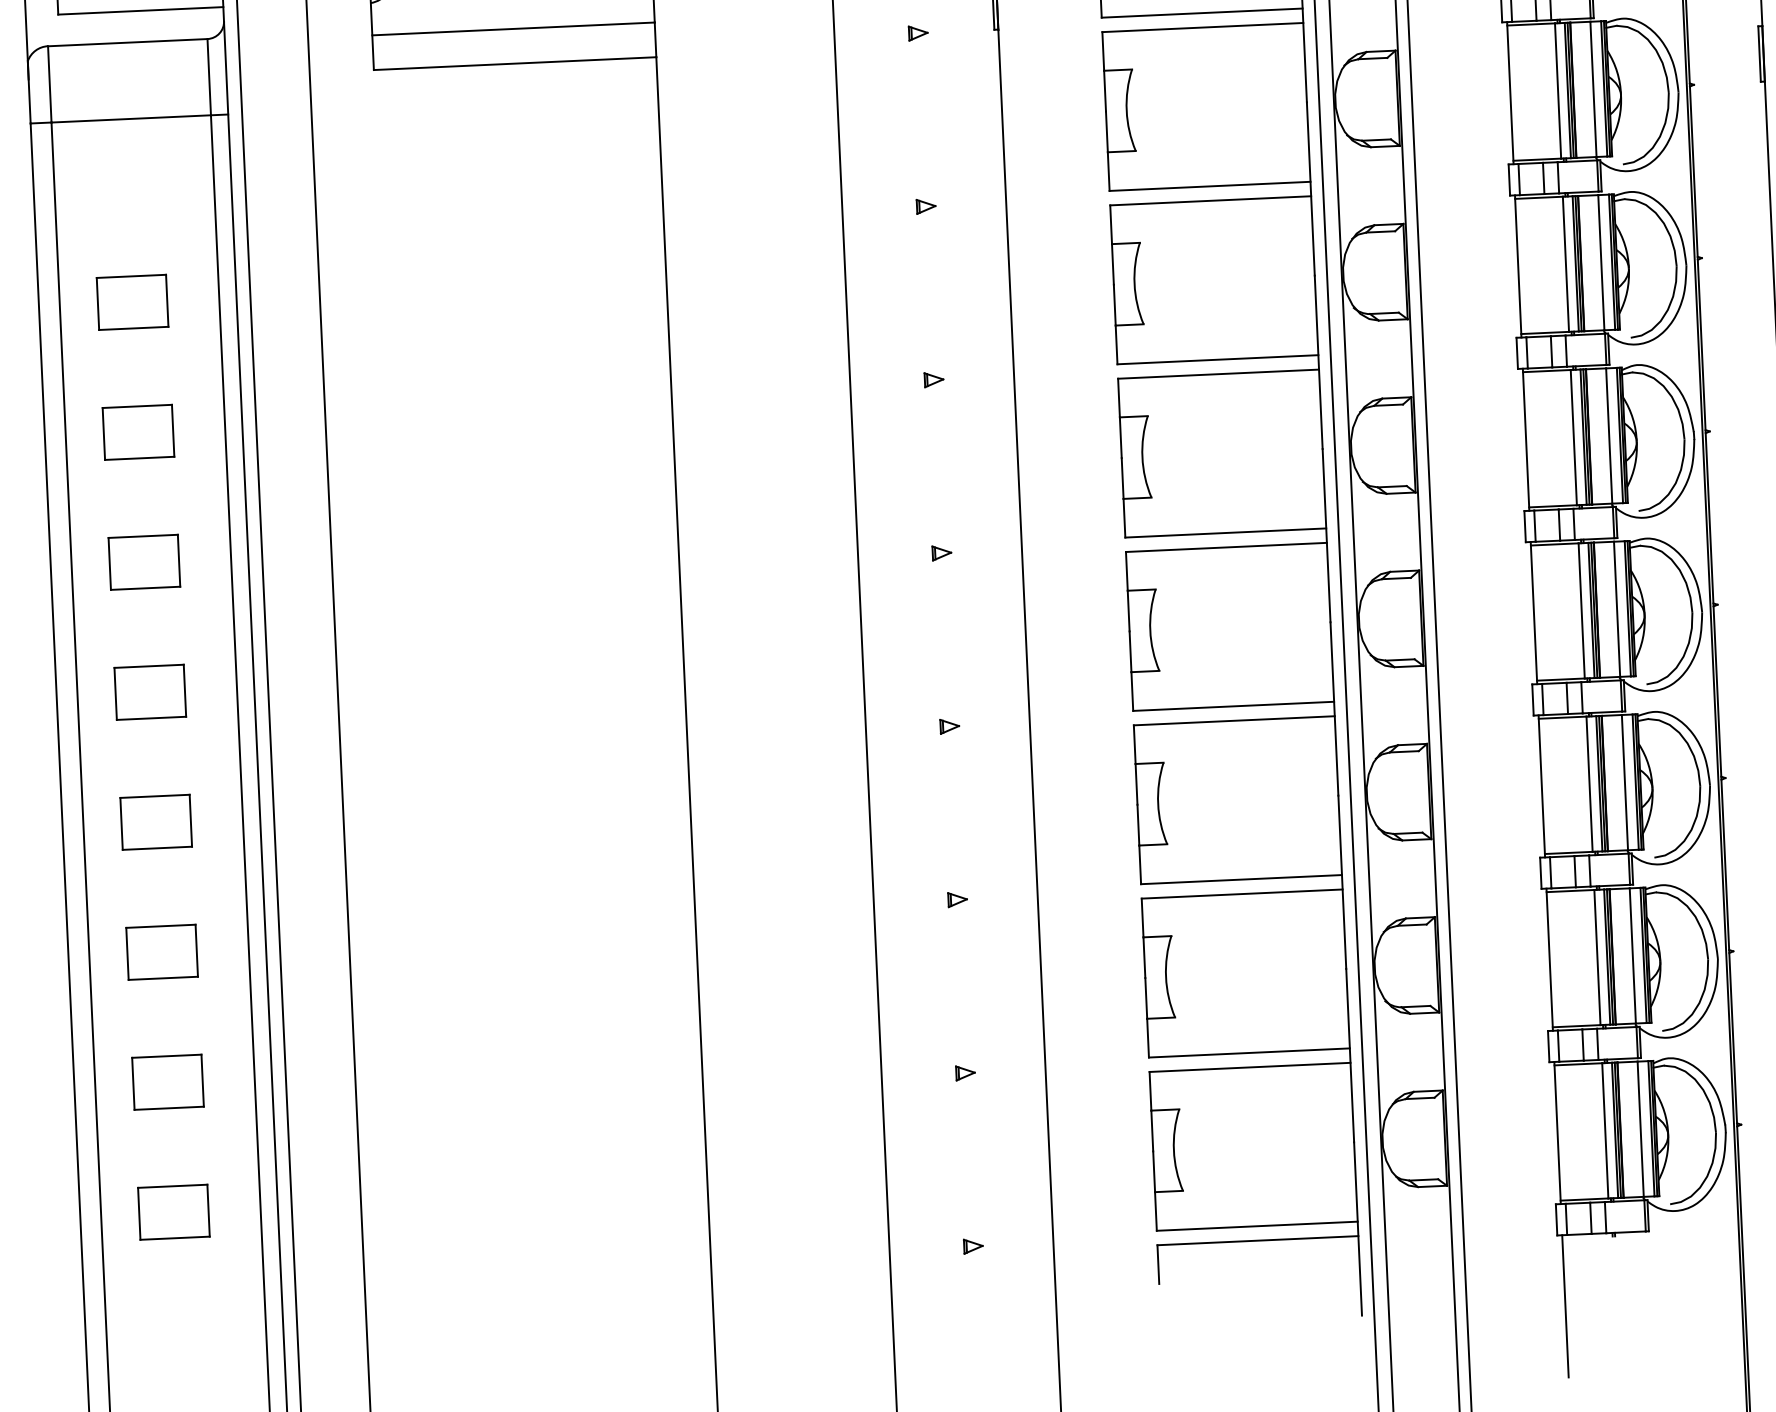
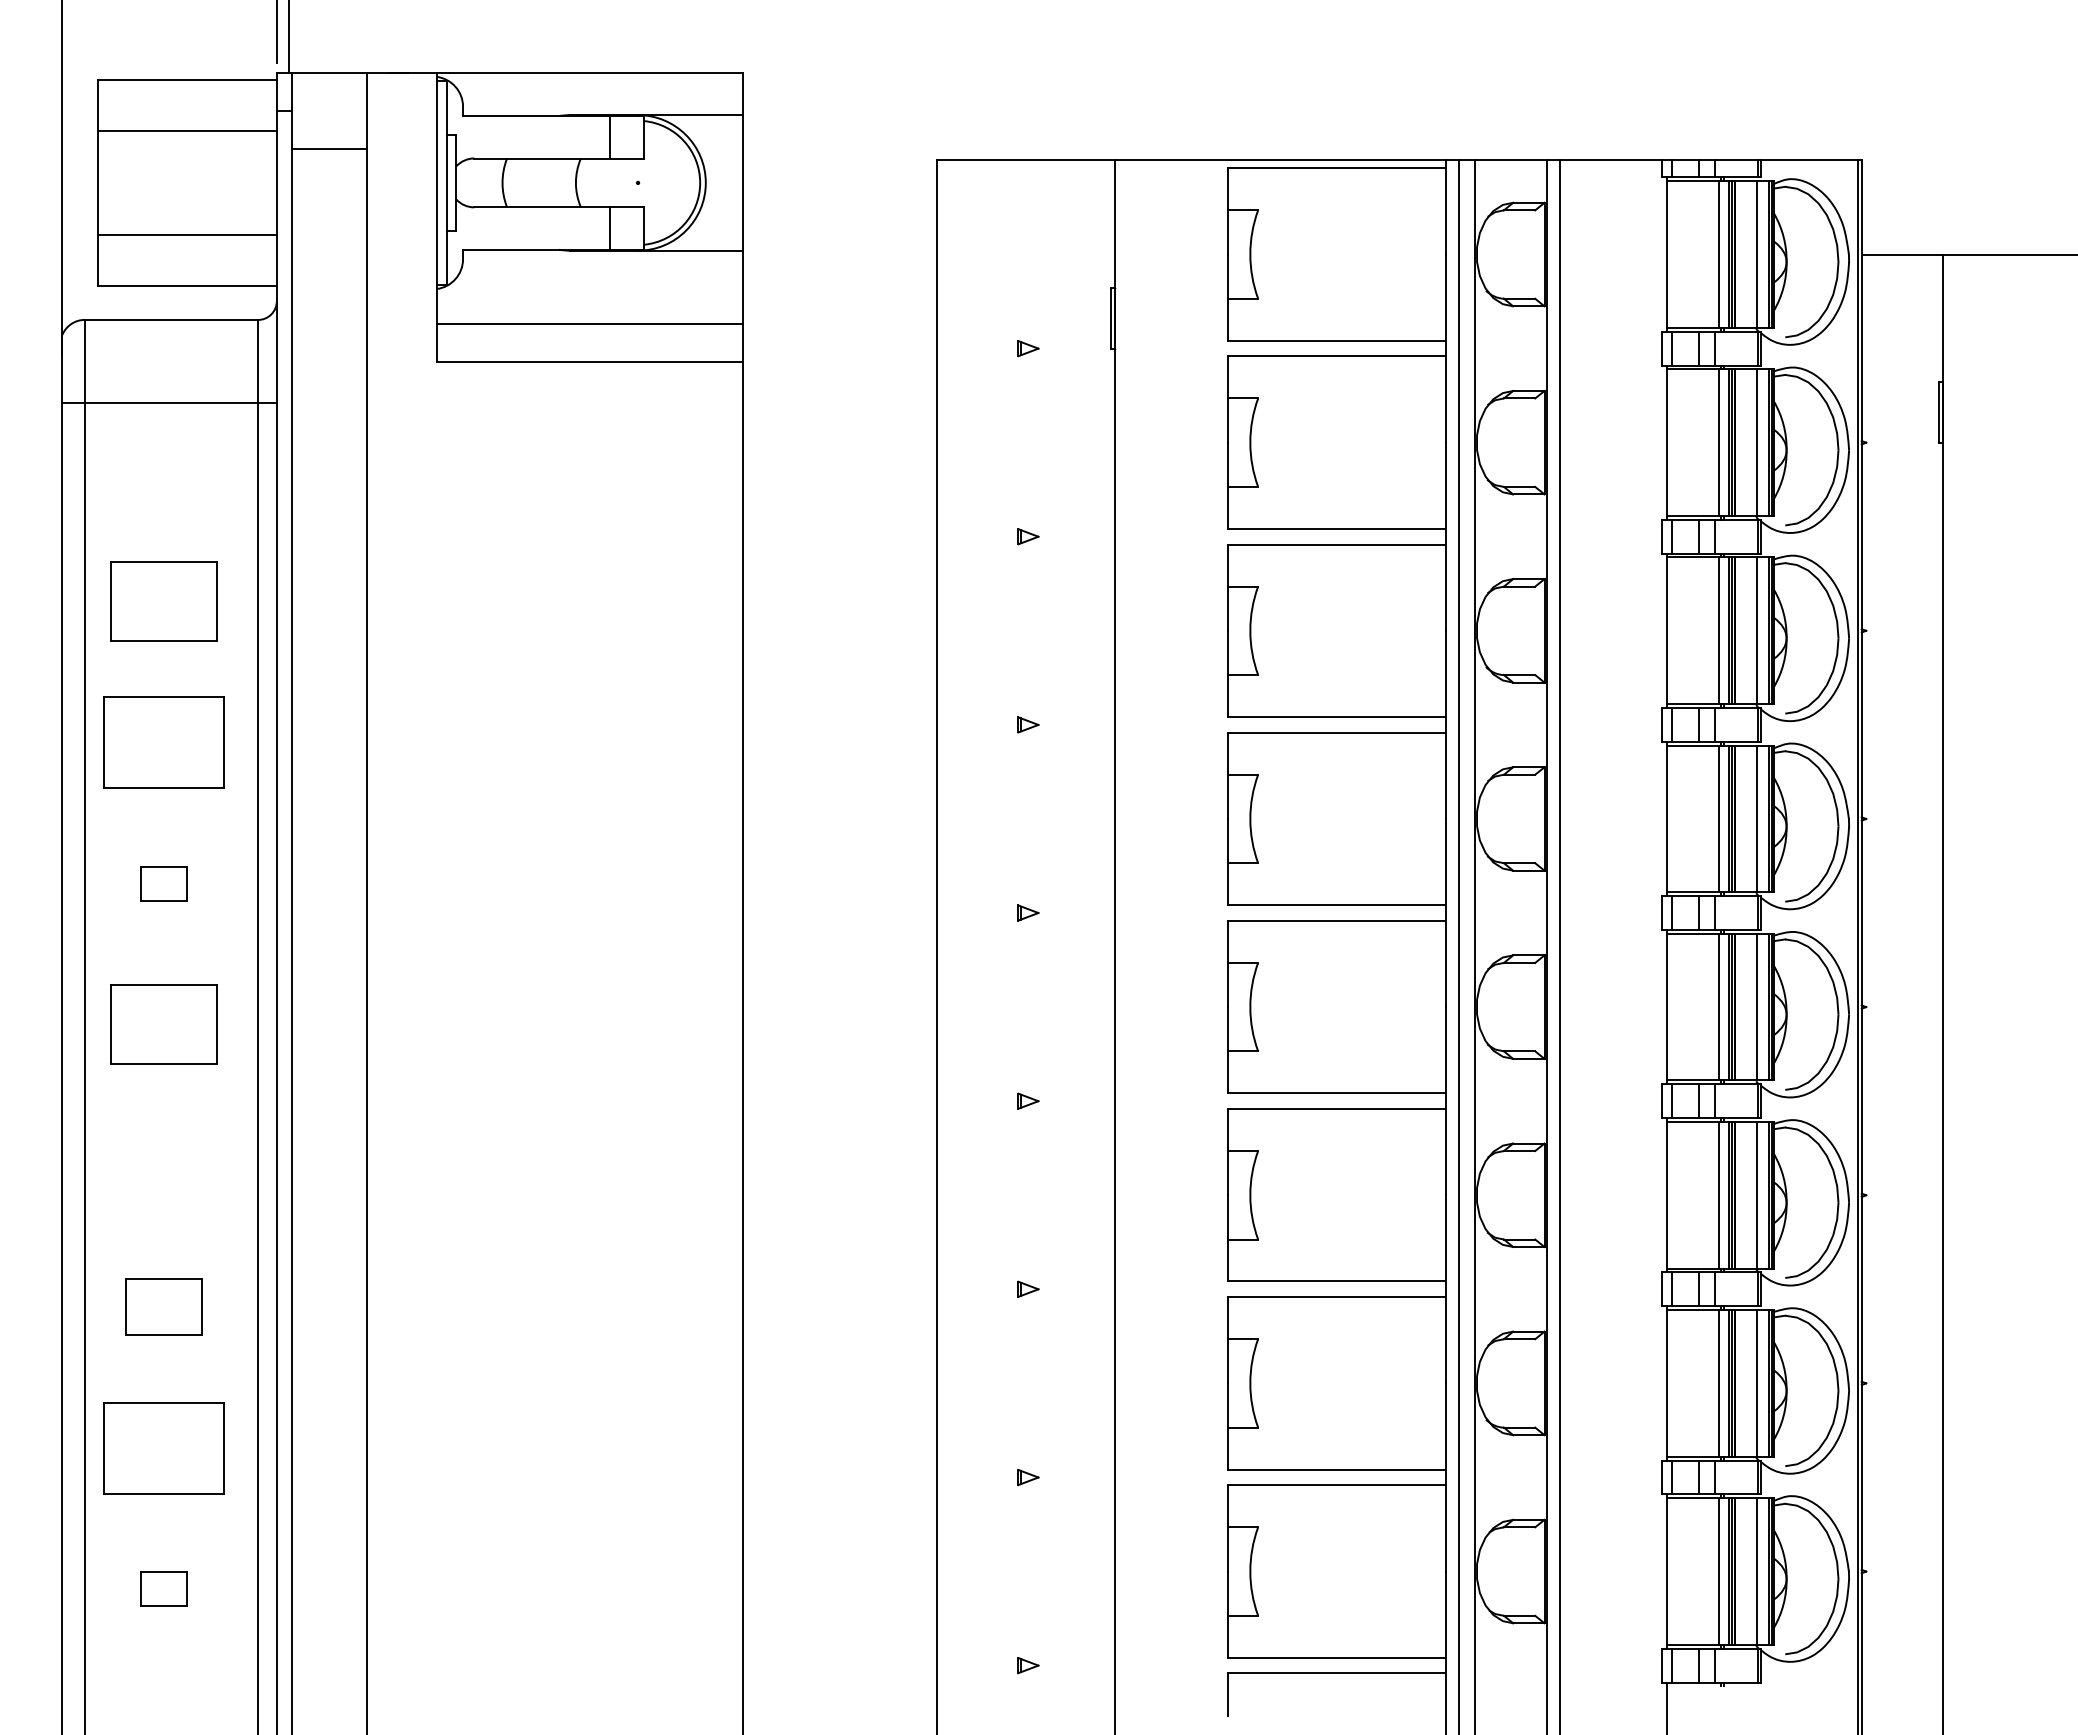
part: (132, 302) -> (163, 601), size x1.4
part: (138, 432) -> (163, 742), size x1.6
part: (143, 562) -> (163, 883), size x0.6
part: (149, 691) -> (163, 1024), size x1.4
part: (155, 821) -> (163, 1165), removed
part: (167, 1081) -> (163, 1447), size x1.6
part: (173, 1212) -> (163, 1589), size x0.6

